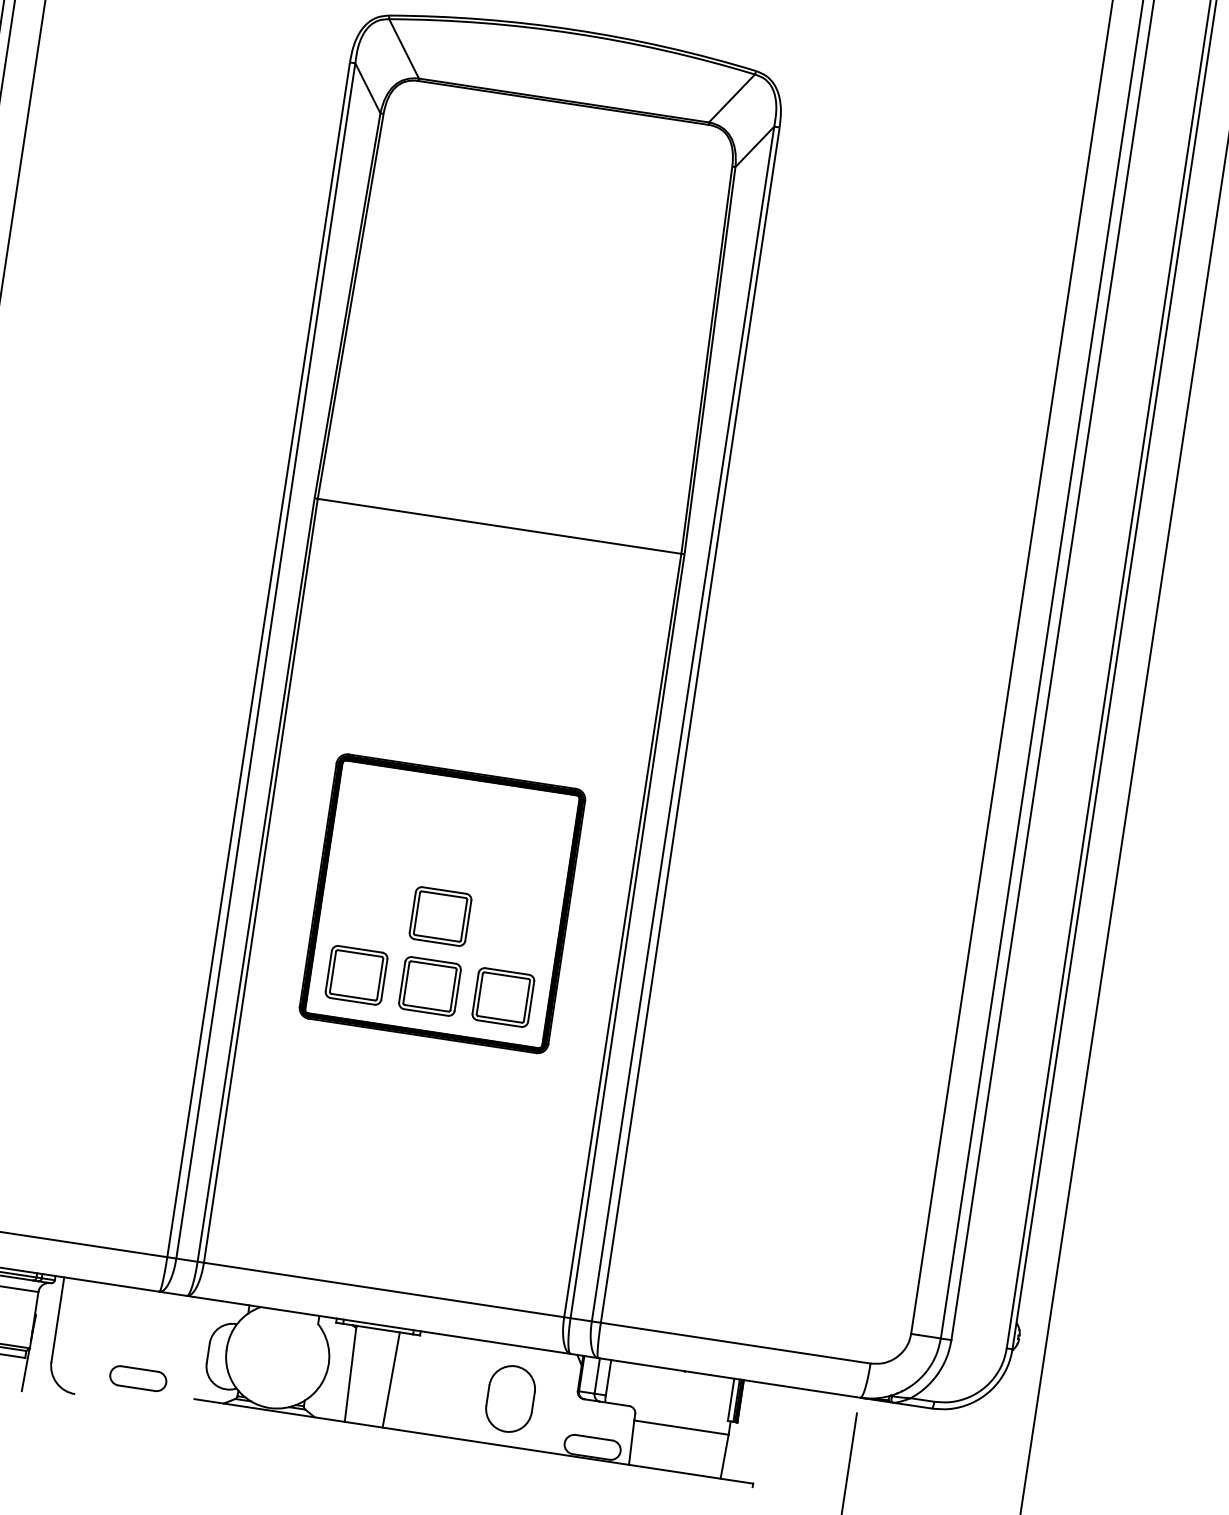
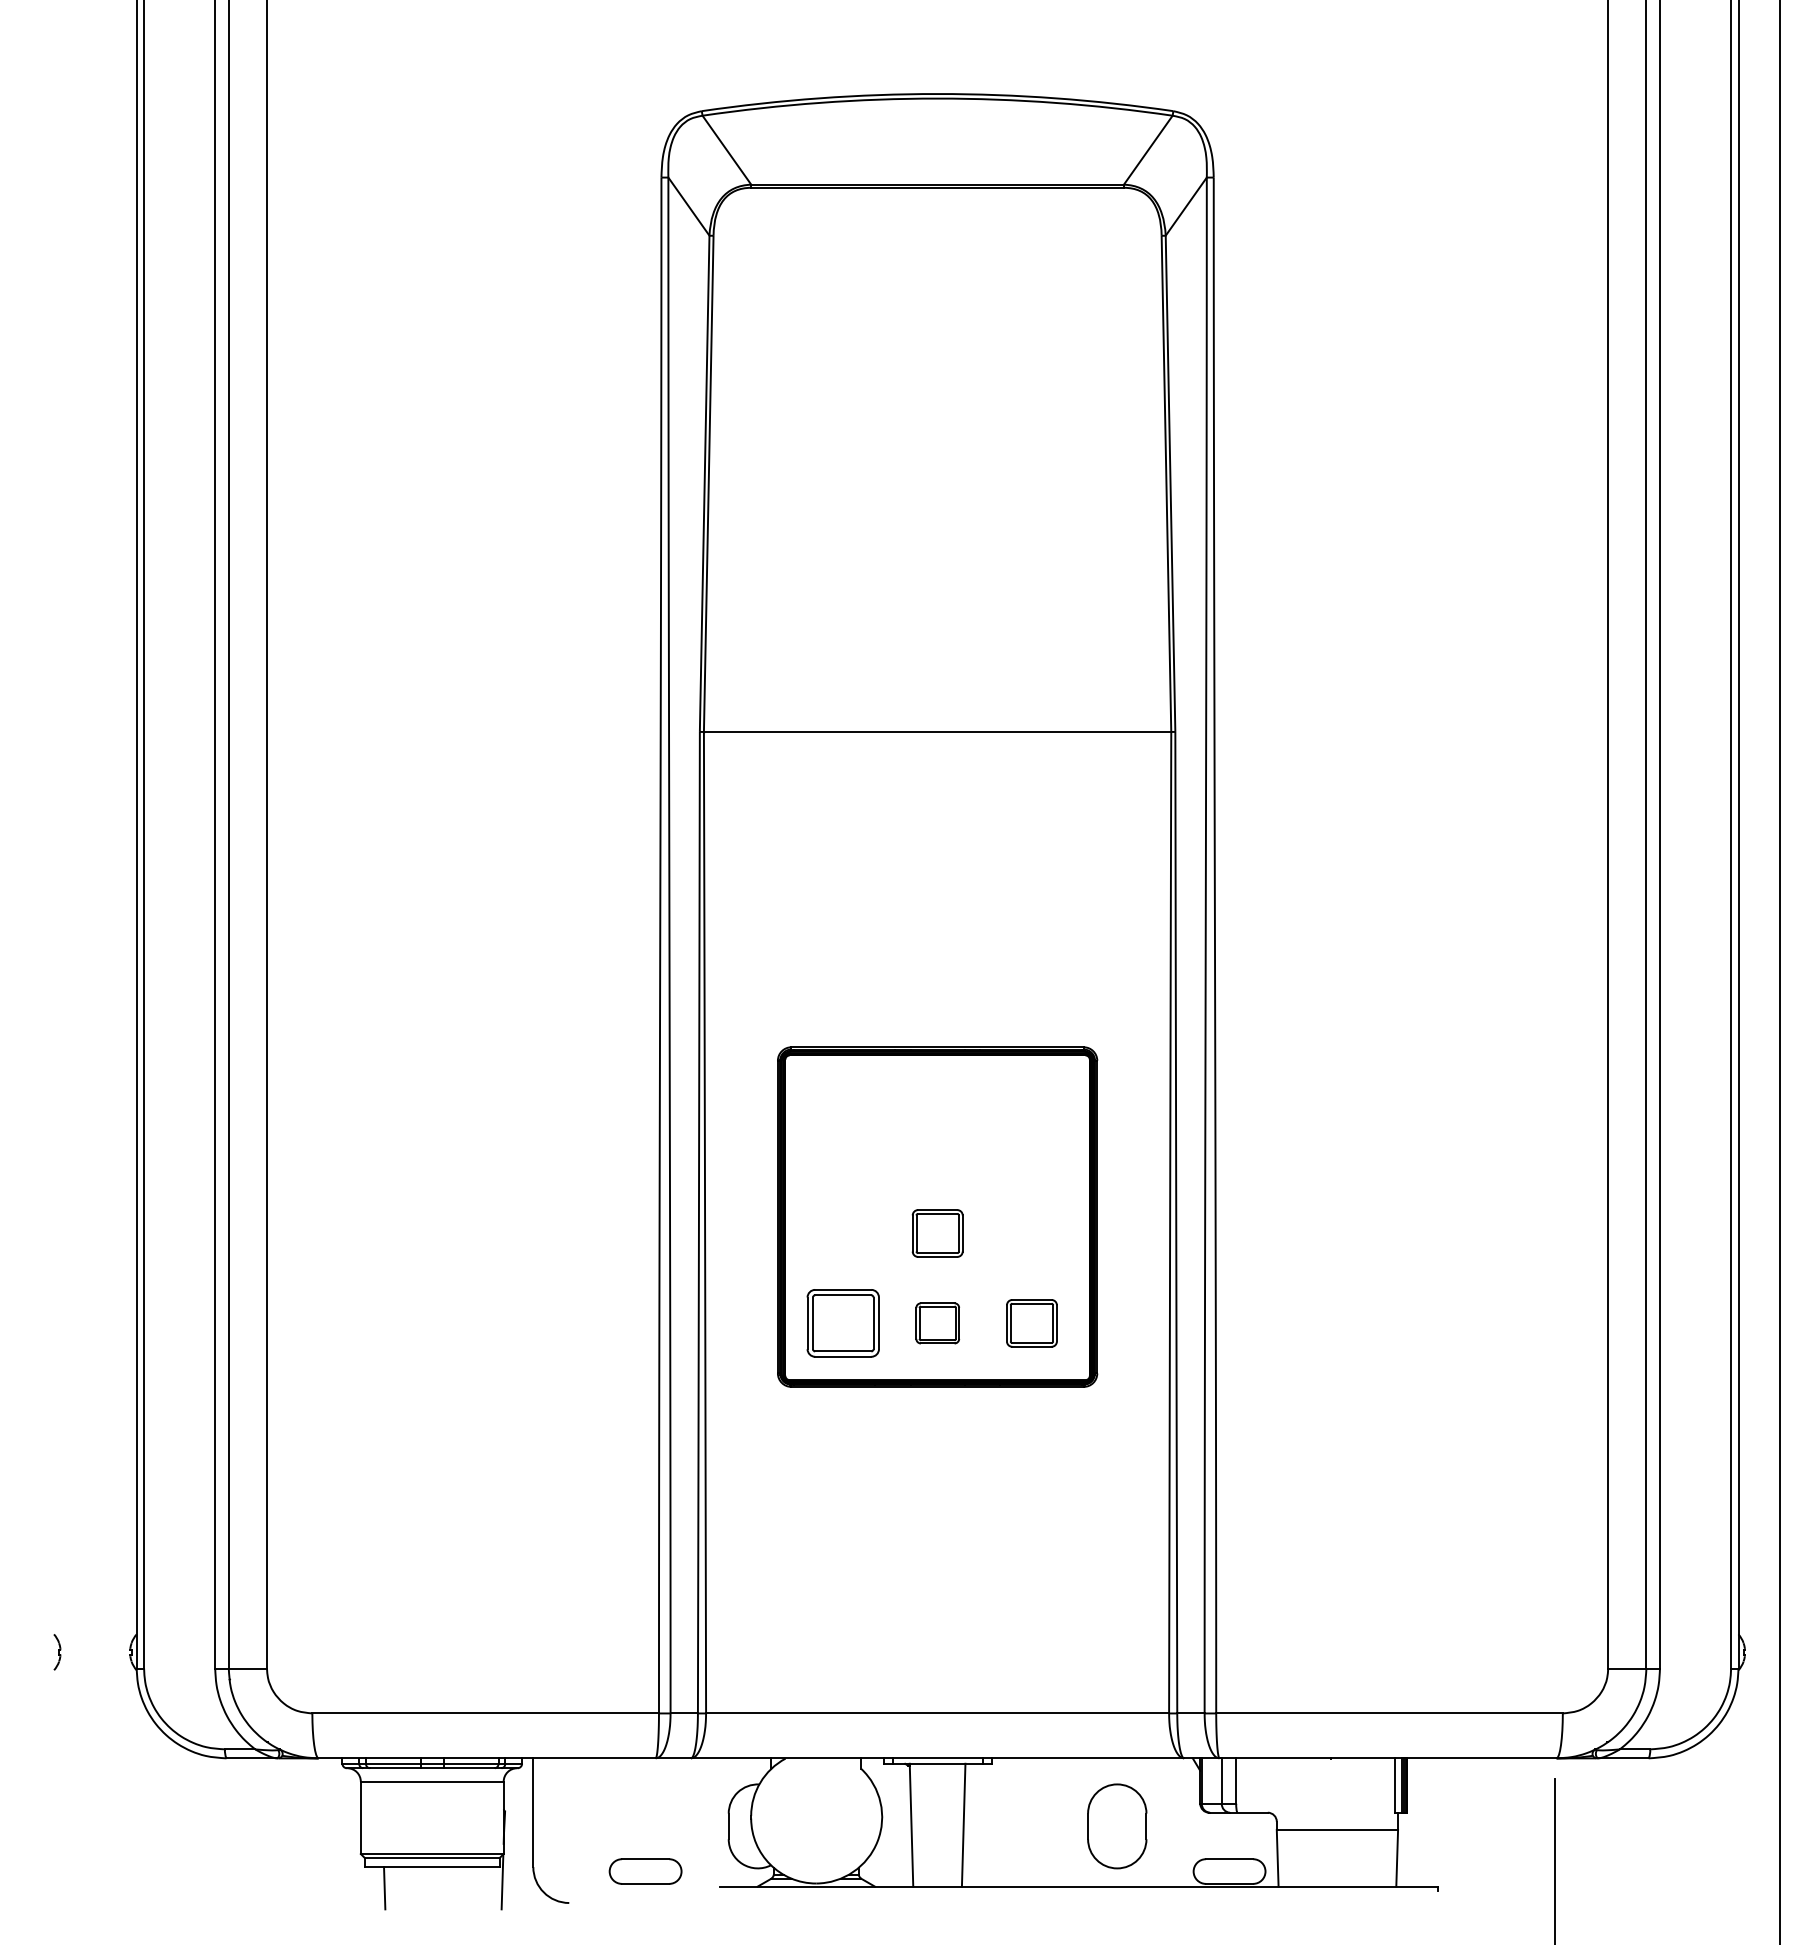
part: (440, 916) -> (937, 1233), size x0.7
part: (429, 986) -> (937, 1323), size x0.6
part: (503, 997) -> (1031, 1323), size x0.7

